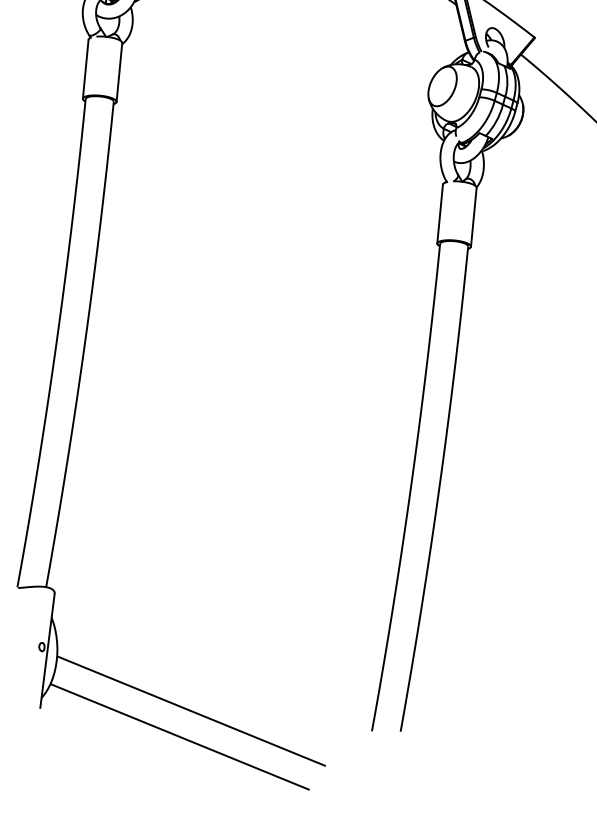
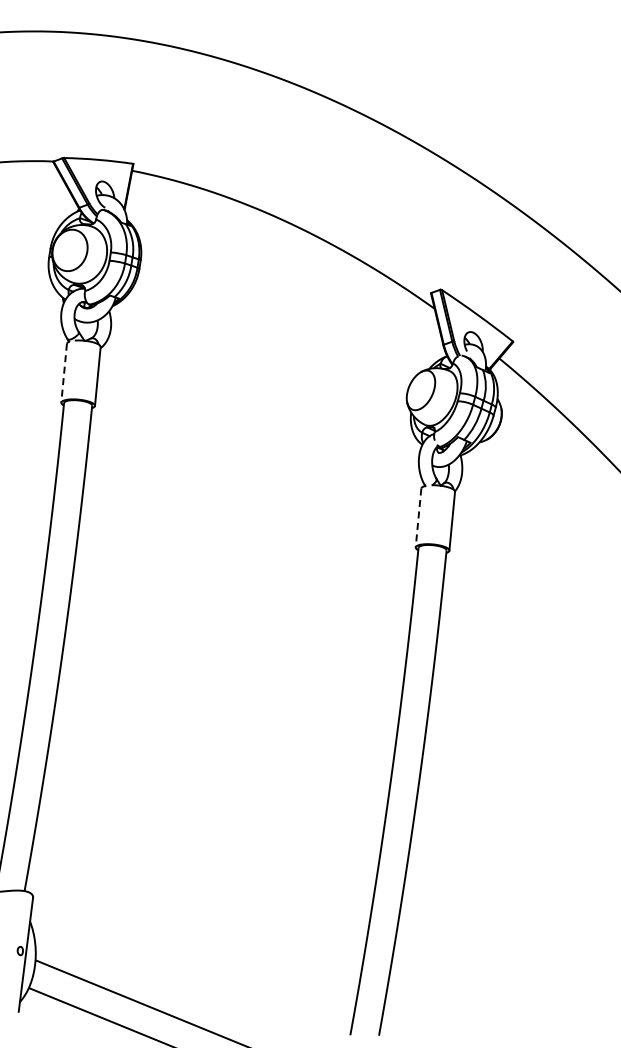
line: (86, 69) -> (64, 373), solid -> dashed
line: (440, 214) -> (418, 518), solid -> dashed

